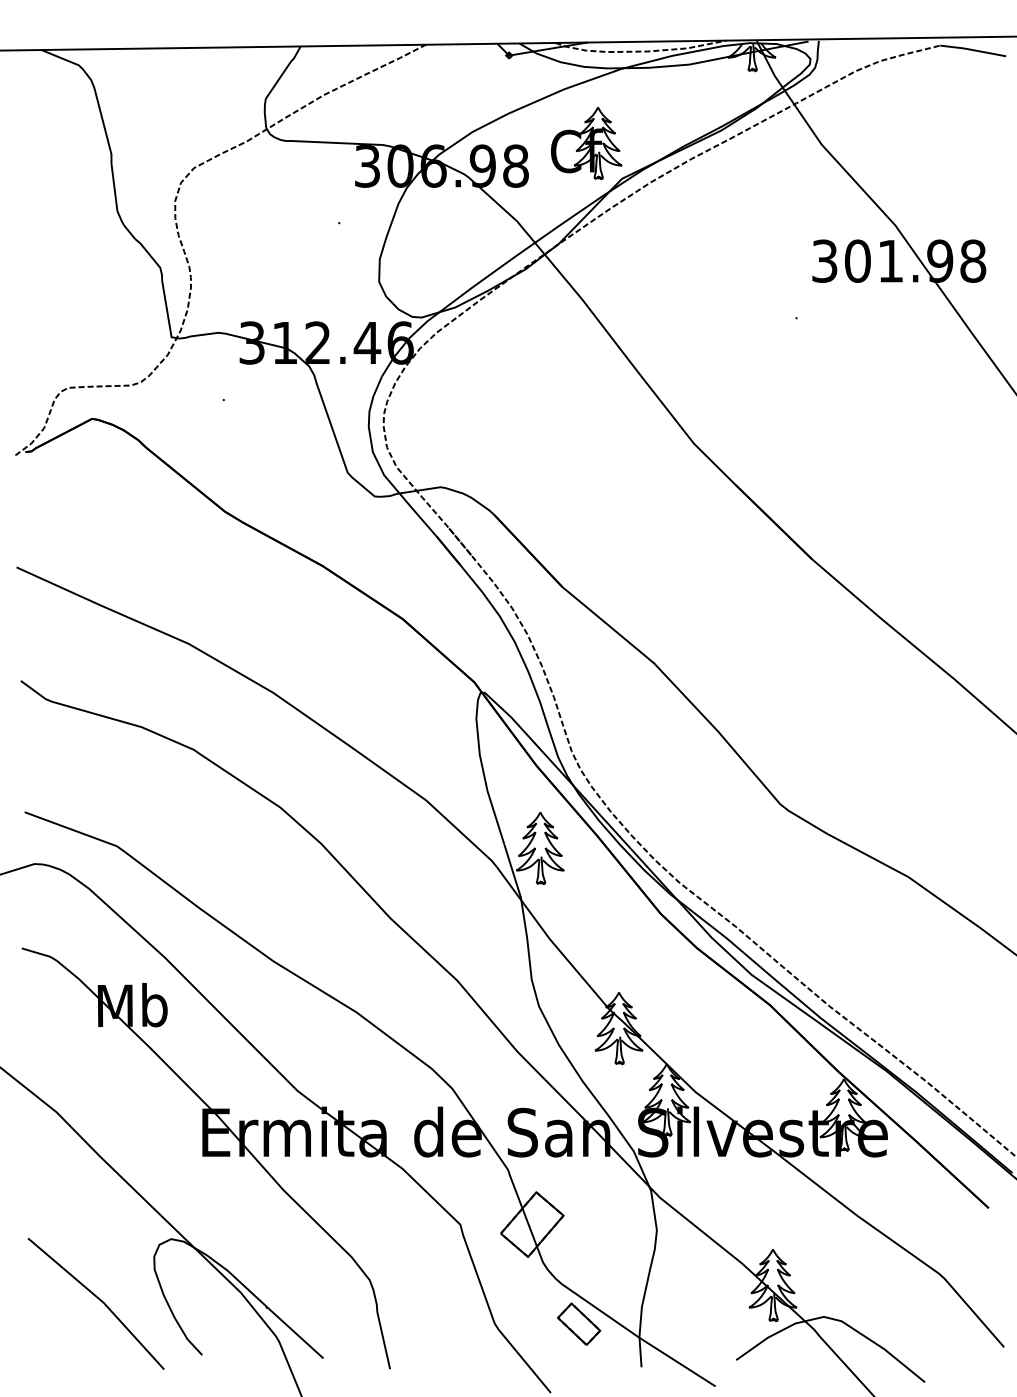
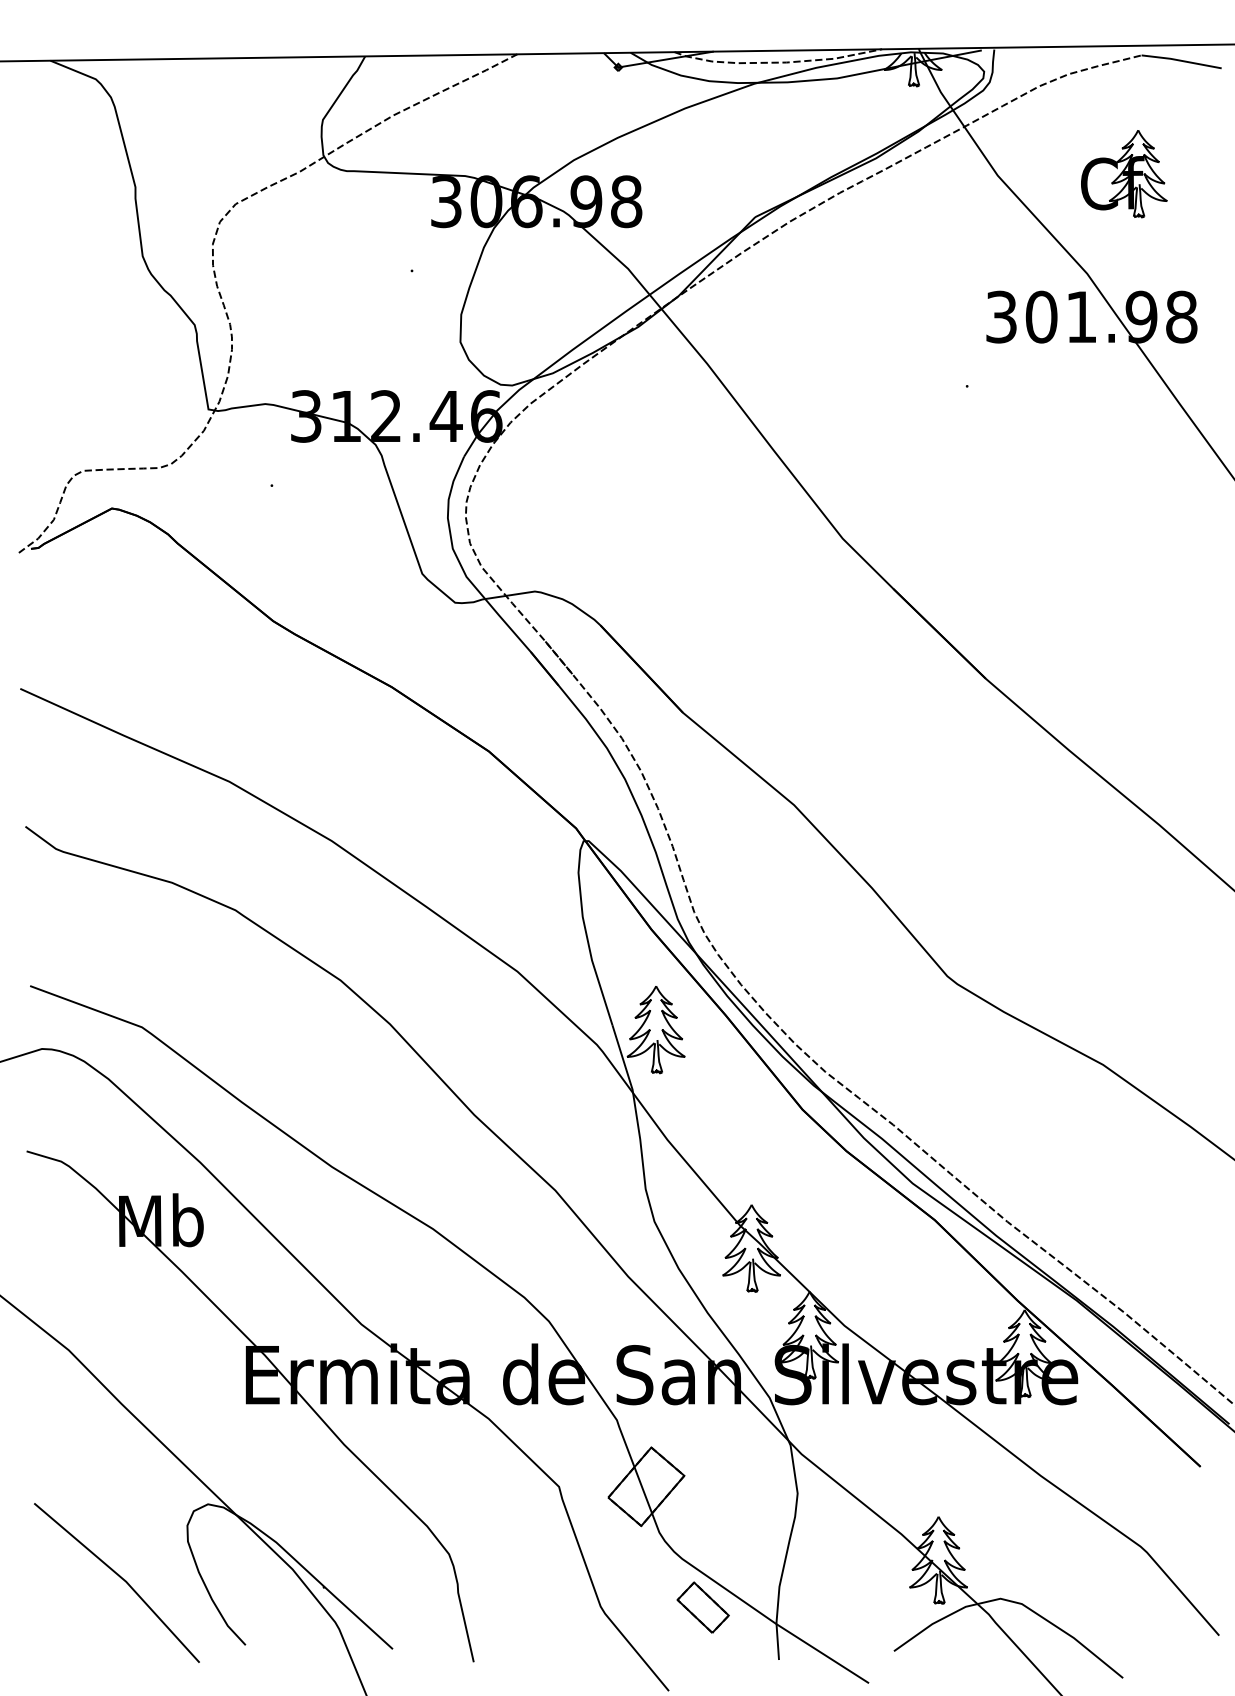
part: (586, 143) -> (1124, 174), moved

